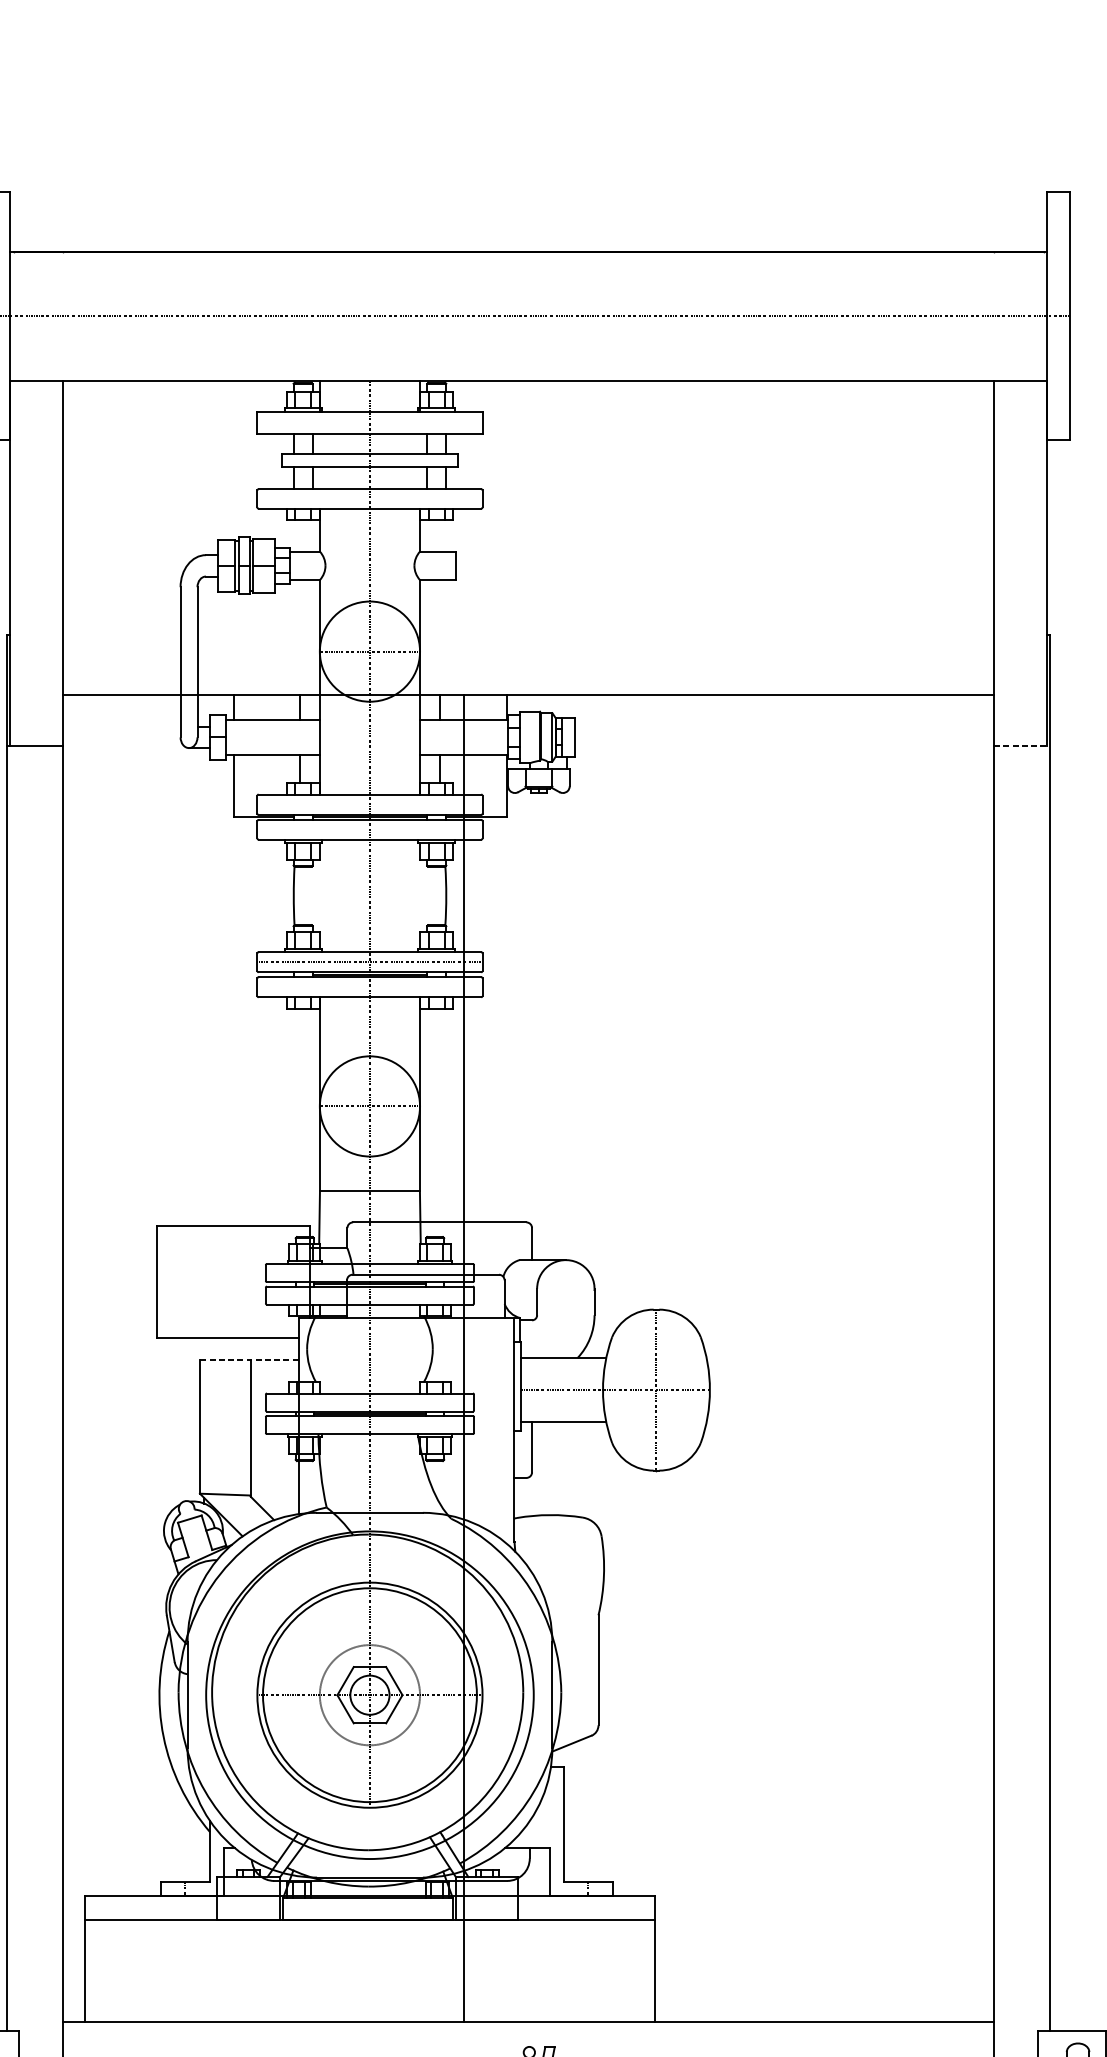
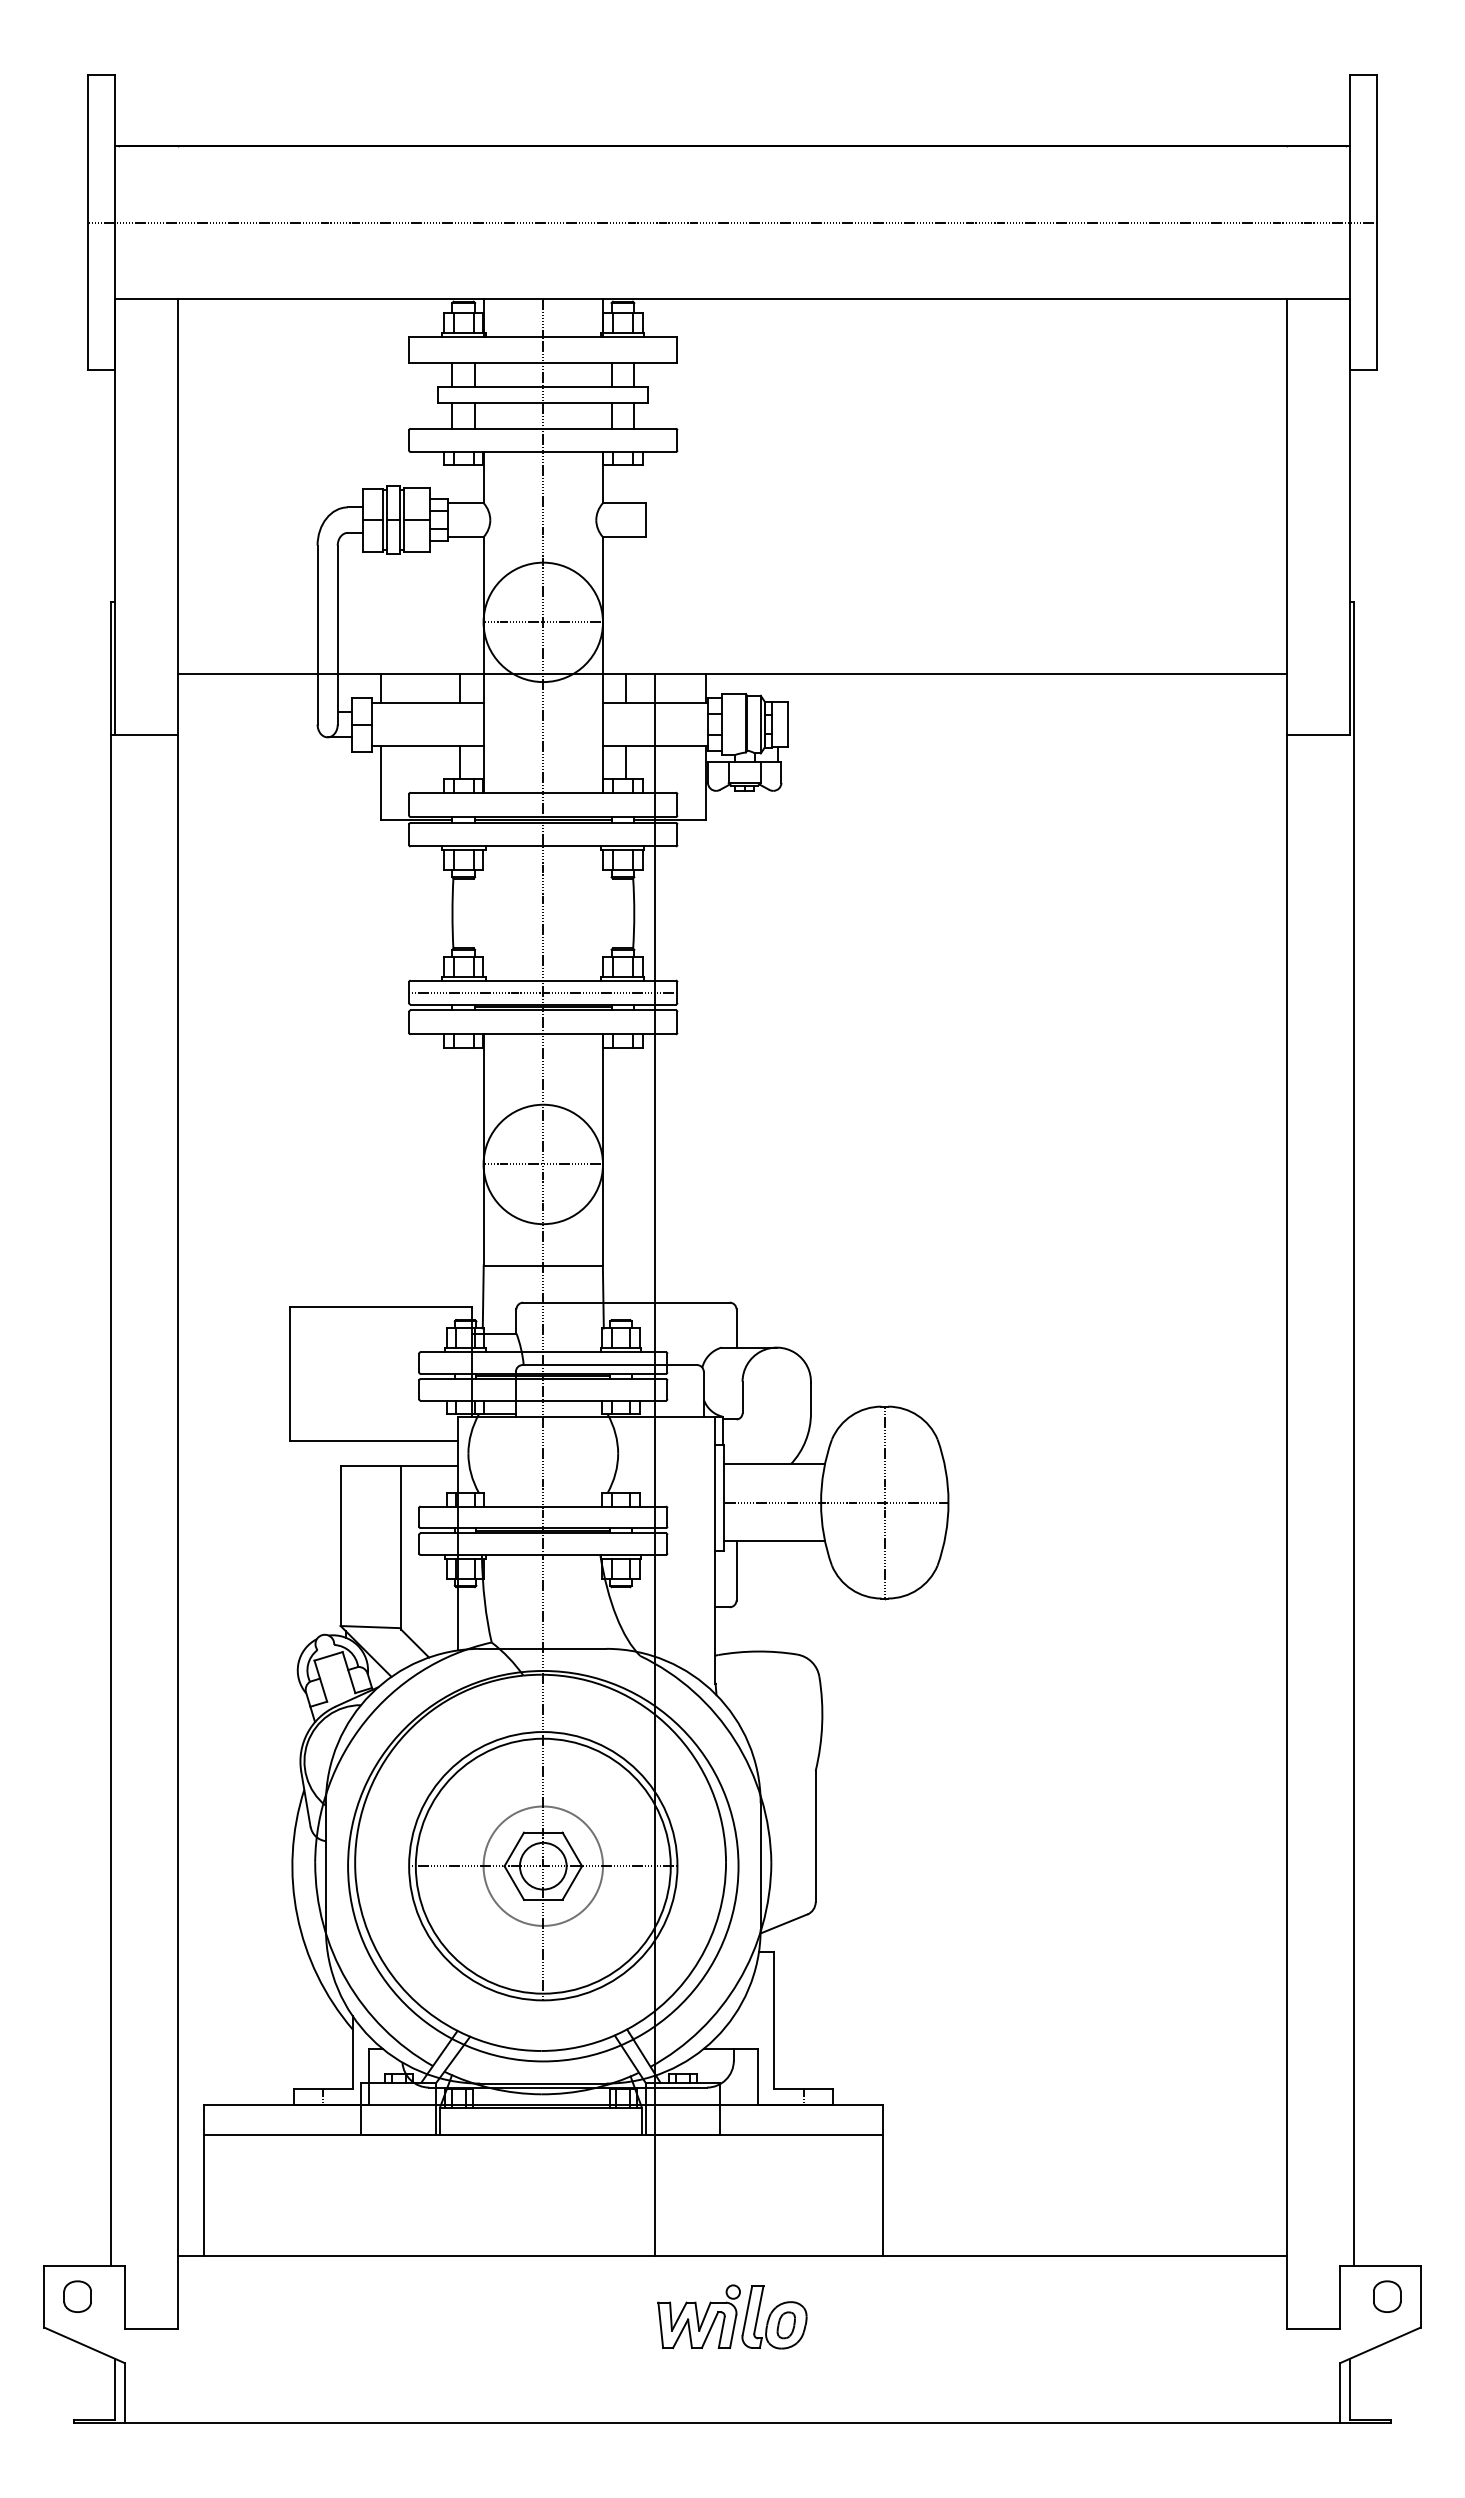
line: (1020, 745) -> (1318, 734), dashed -> solid
line: (249, 1359) -> (399, 1466), dashed -> solid

